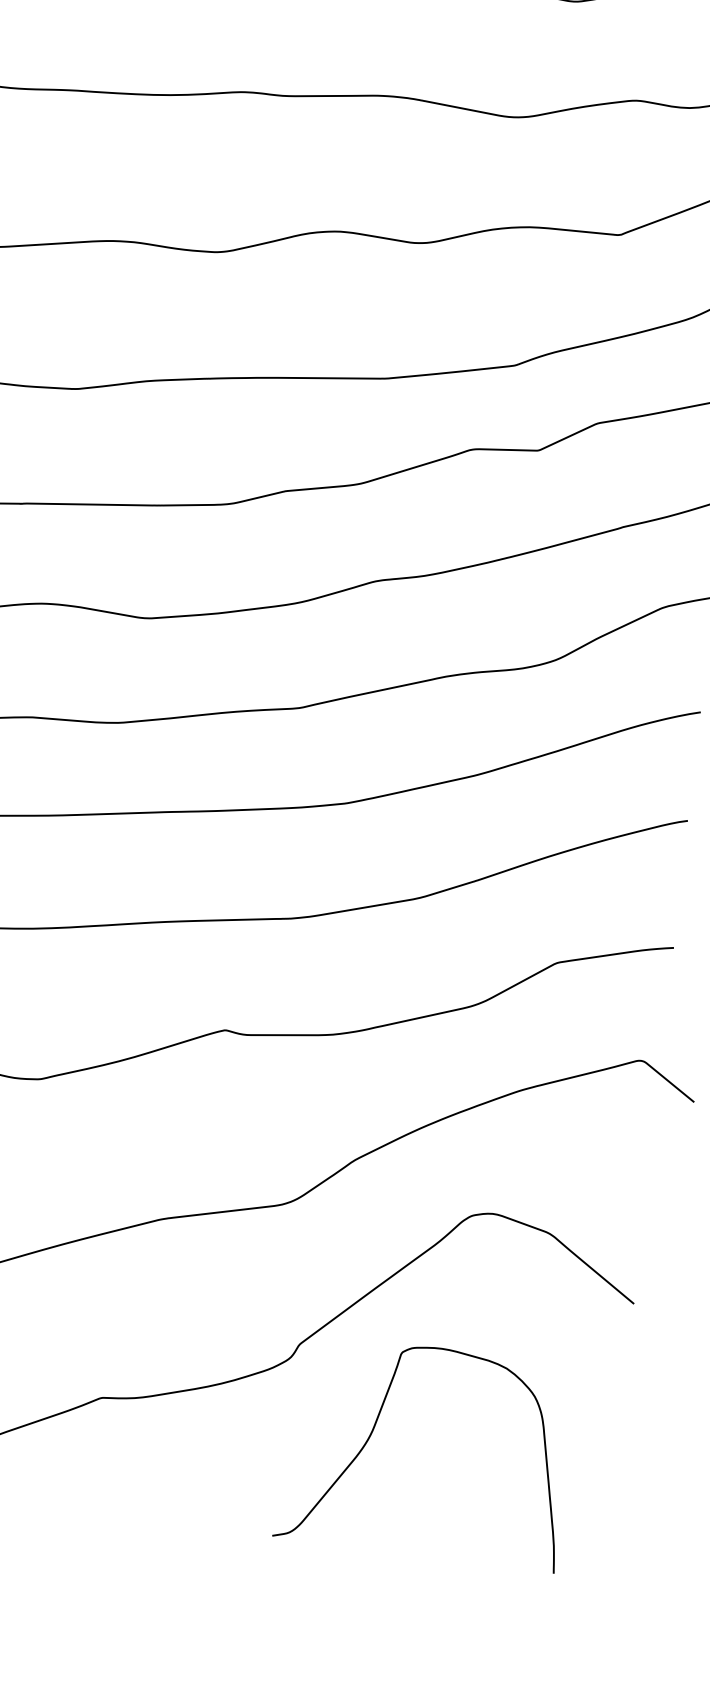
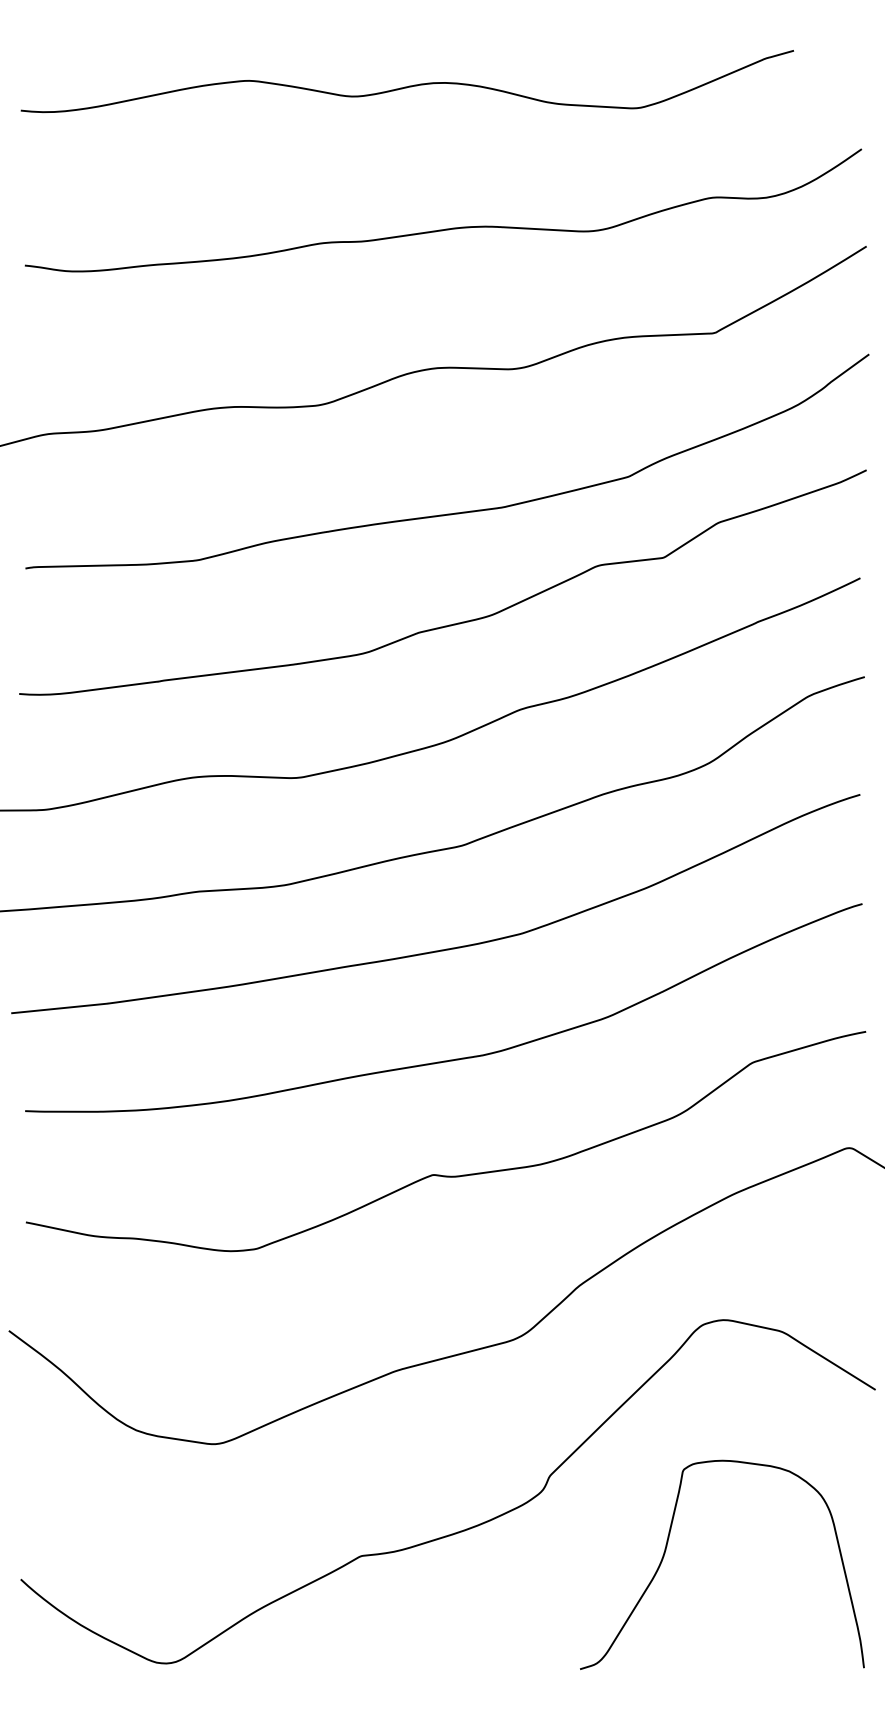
curve: (374, 1430) -> (666, 1550), moved

